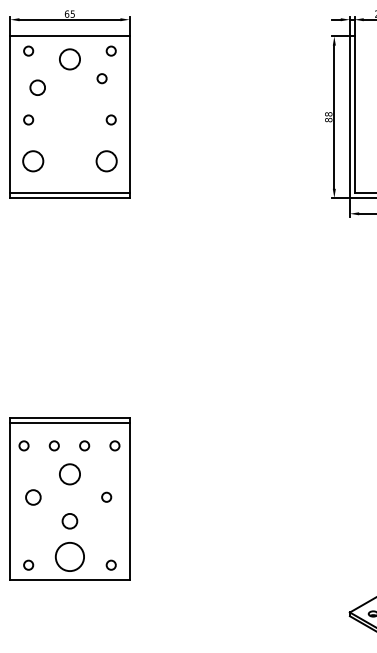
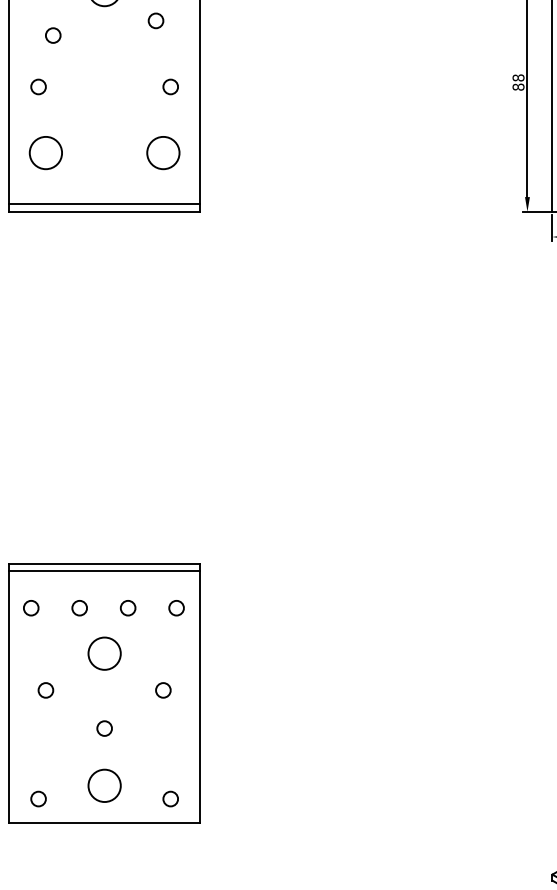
circle: (37, 87) -> (52, 35), size x0.62
circle: (32, 496) -> (44, 689), size x0.62
circle: (69, 520) -> (103, 727), size x0.62
circle: (69, 556) -> (103, 785), size x0.71

